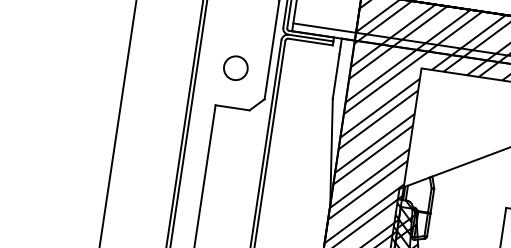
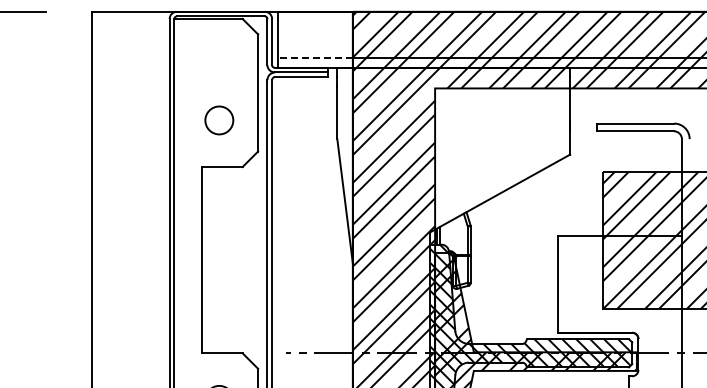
line: (324, 28) -> (315, 58), solid -> dashed

